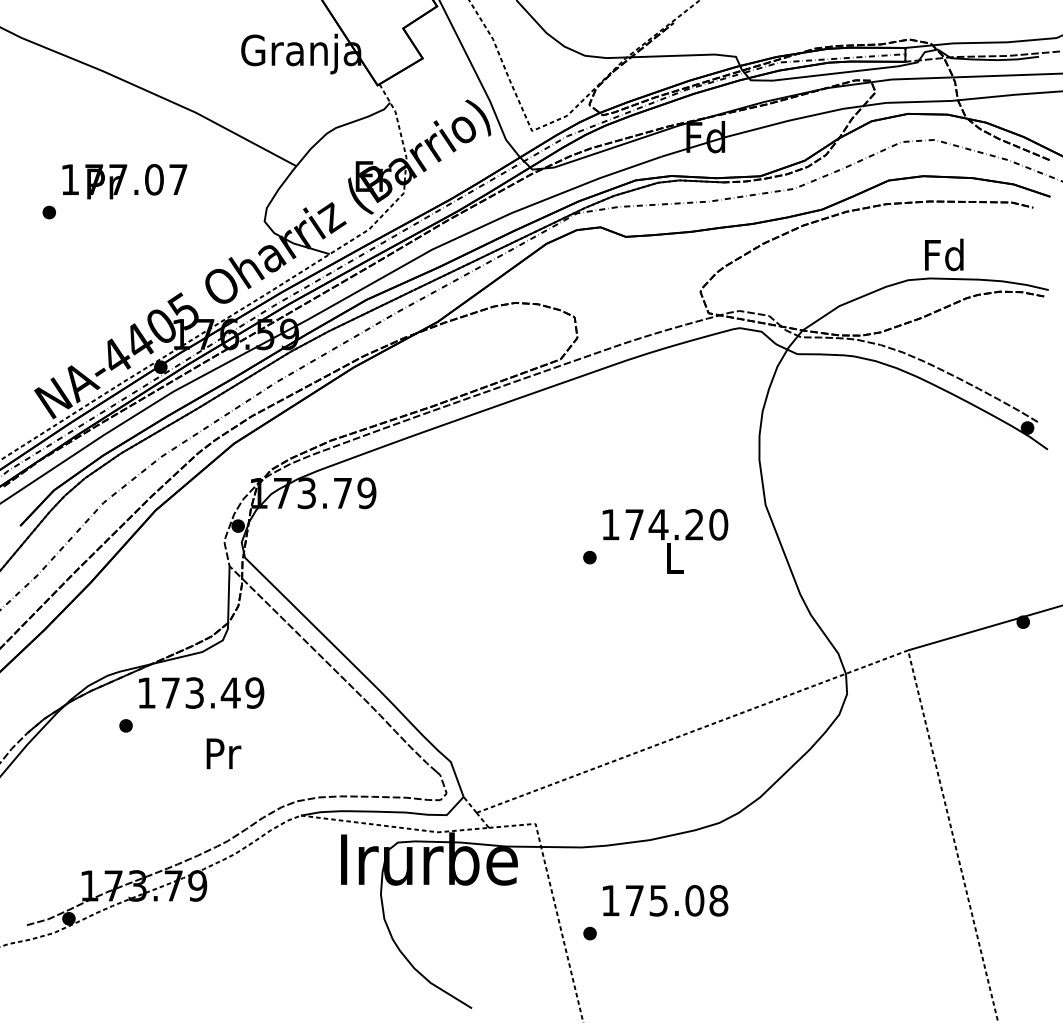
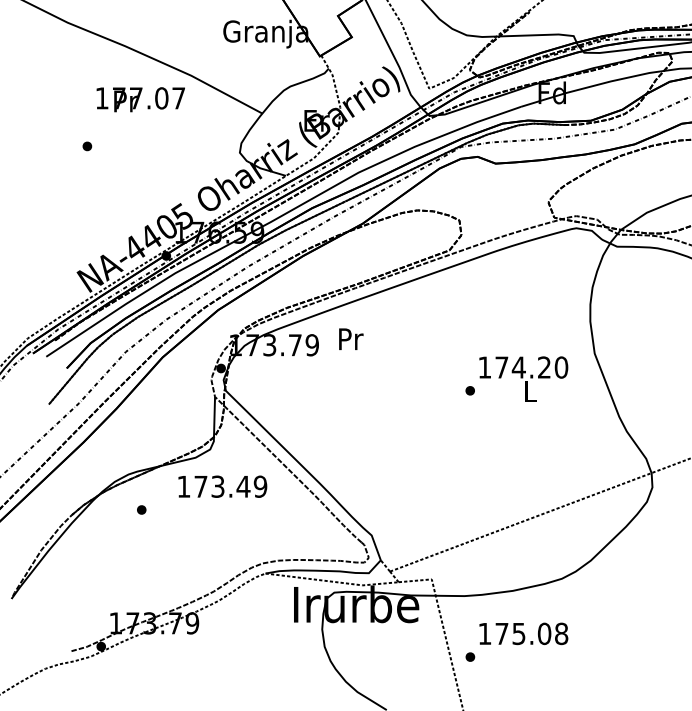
text: (124, 181) -> (140, 99), moved
text: (201, 692) -> (222, 486), moved
text: (223, 753) -> (350, 339), moved

